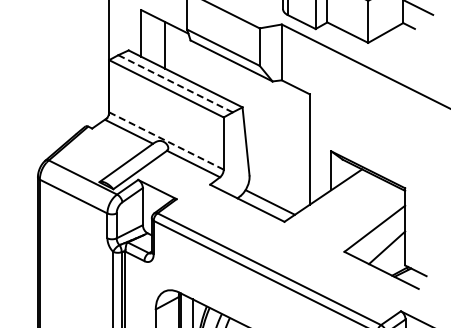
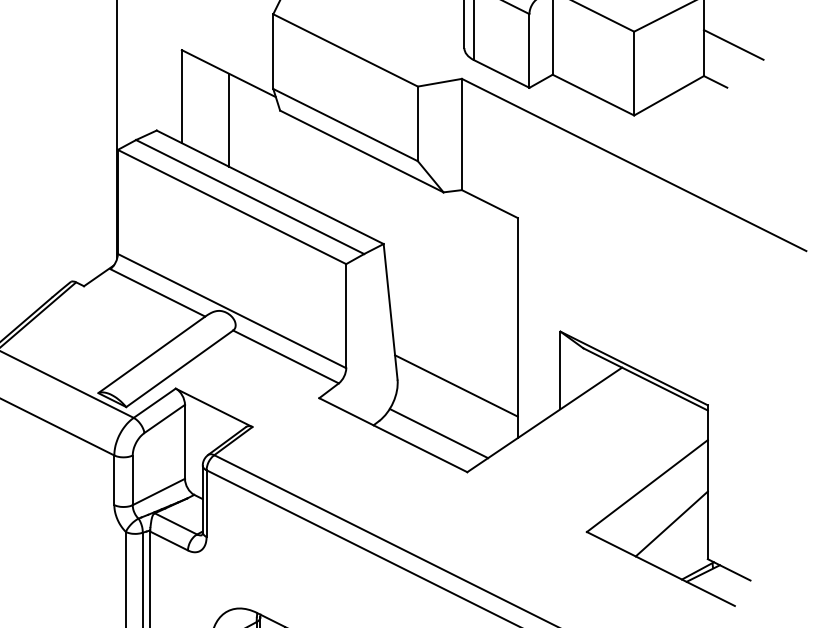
line: (175, 83) -> (250, 196), dashed -> solid
line: (166, 141) -> (232, 312), dashed -> solid
line: (278, 178) -> (455, 385), added

